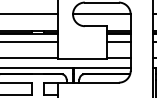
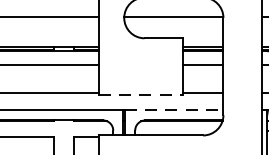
line: (83, 59) -> (142, 95), solid -> dashed
line: (102, 68) -> (174, 111), solid -> dashed

